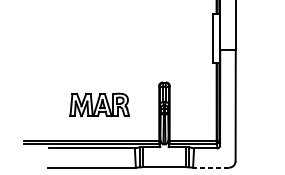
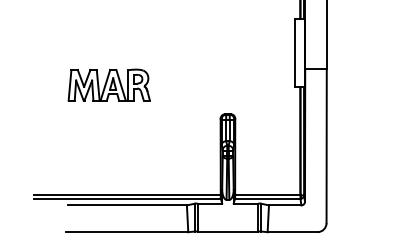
part: (99, 104) -> (108, 84), moved
line: (211, 167) -> (292, 232), dashed -> solid

